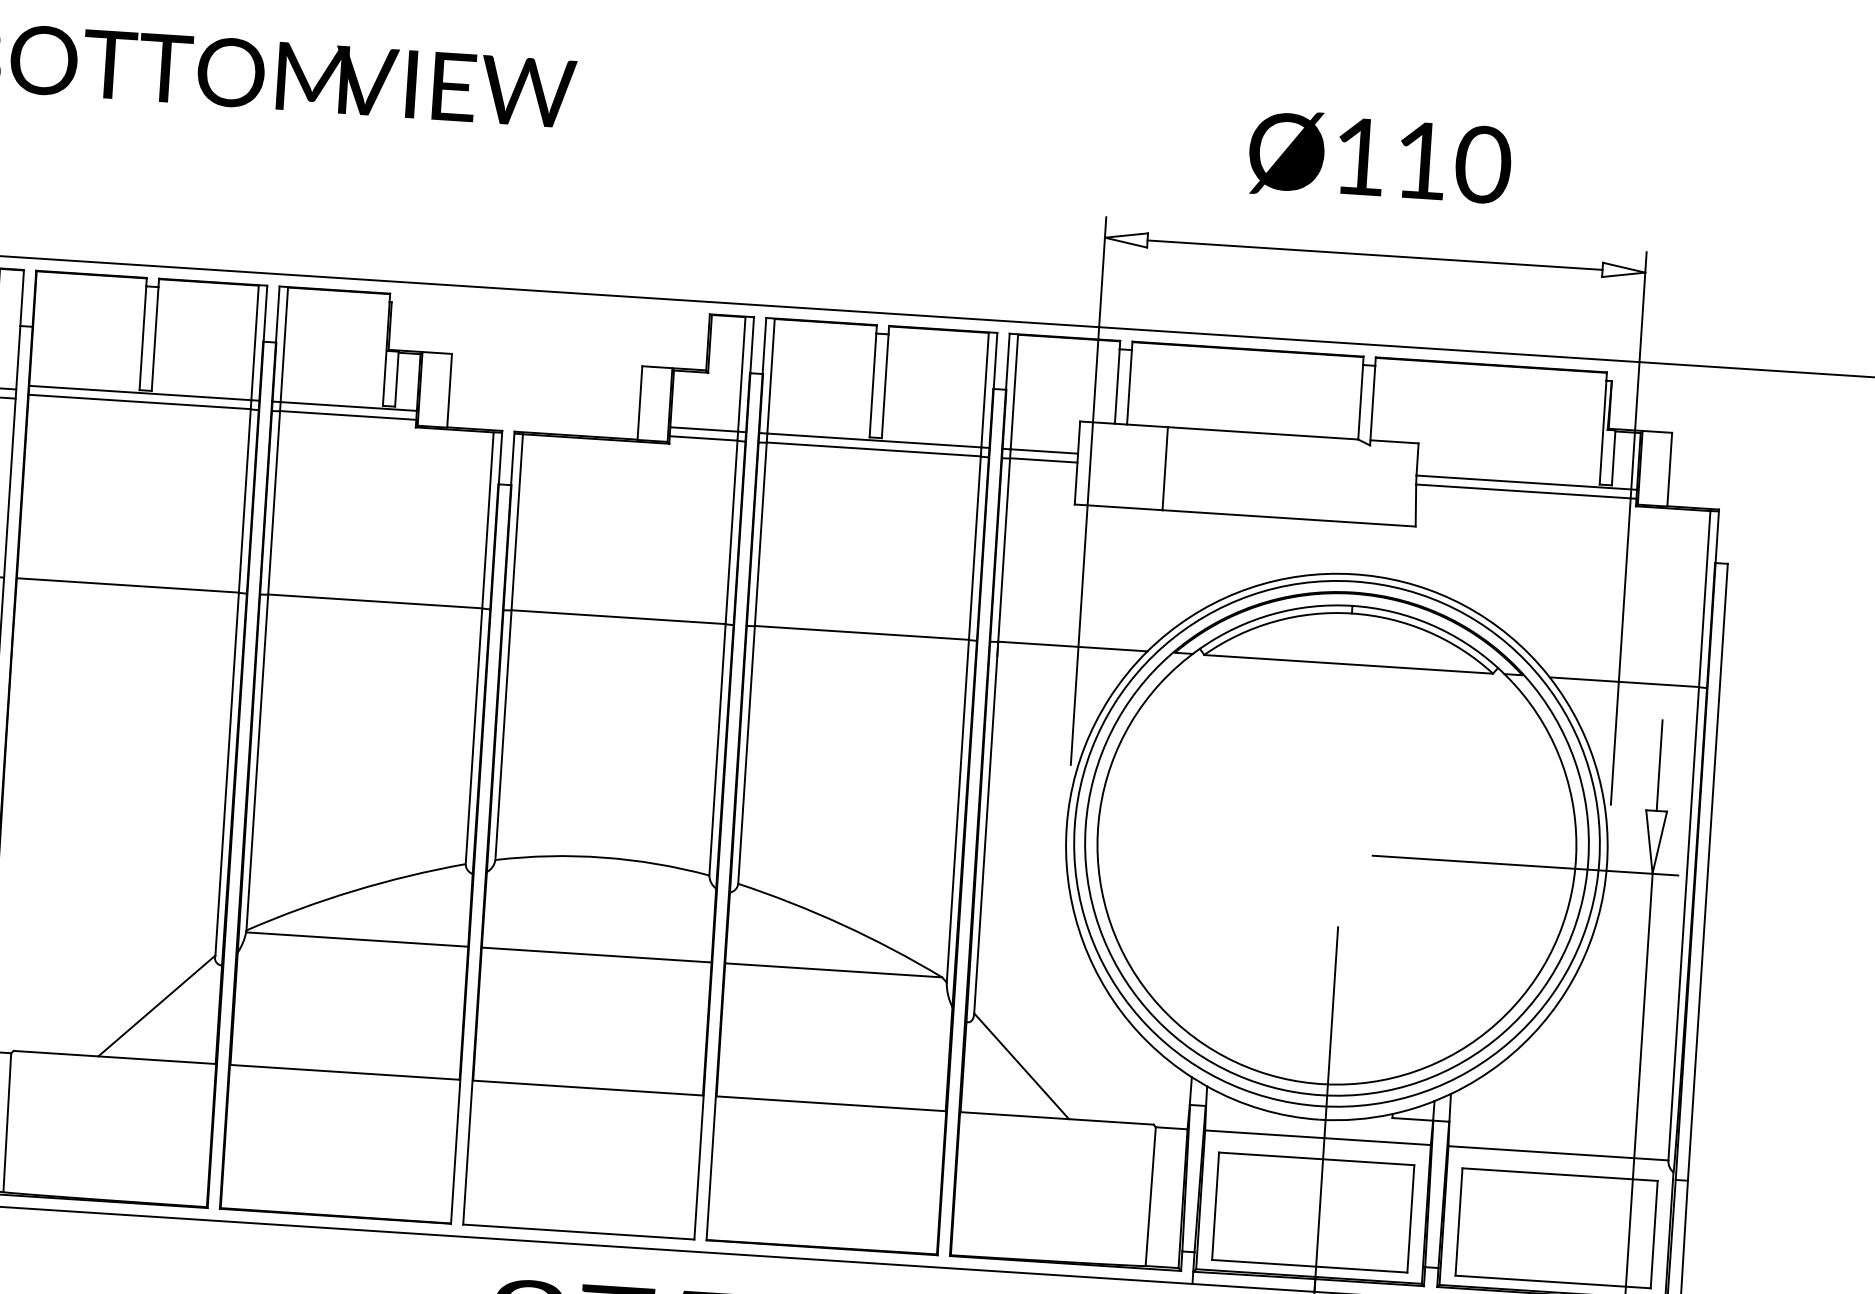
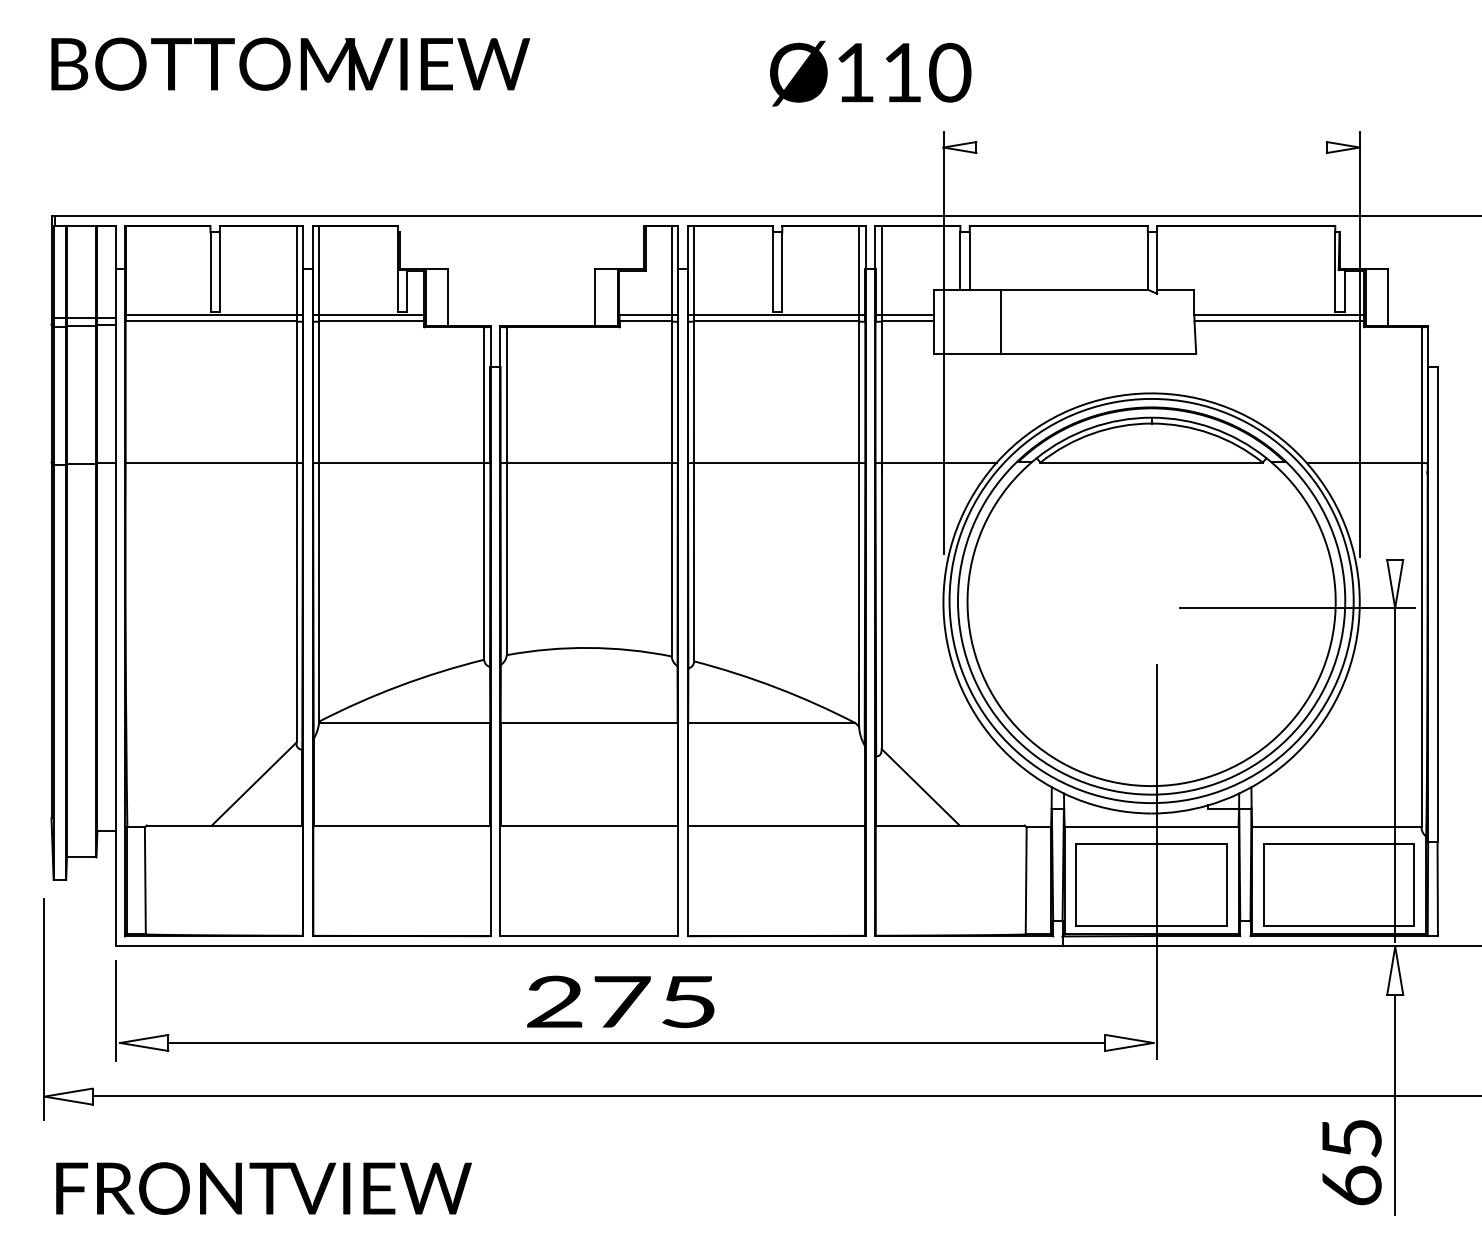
text: (1379, 158) -> (870, 73), moved
line: (1374, 255) -> (1151, 147), removed
line: (1660, 764) -> (1395, 524), removed

